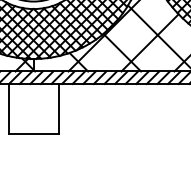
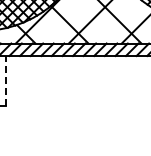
line: (58, 108) -> (5, 80), solid -> dashed

